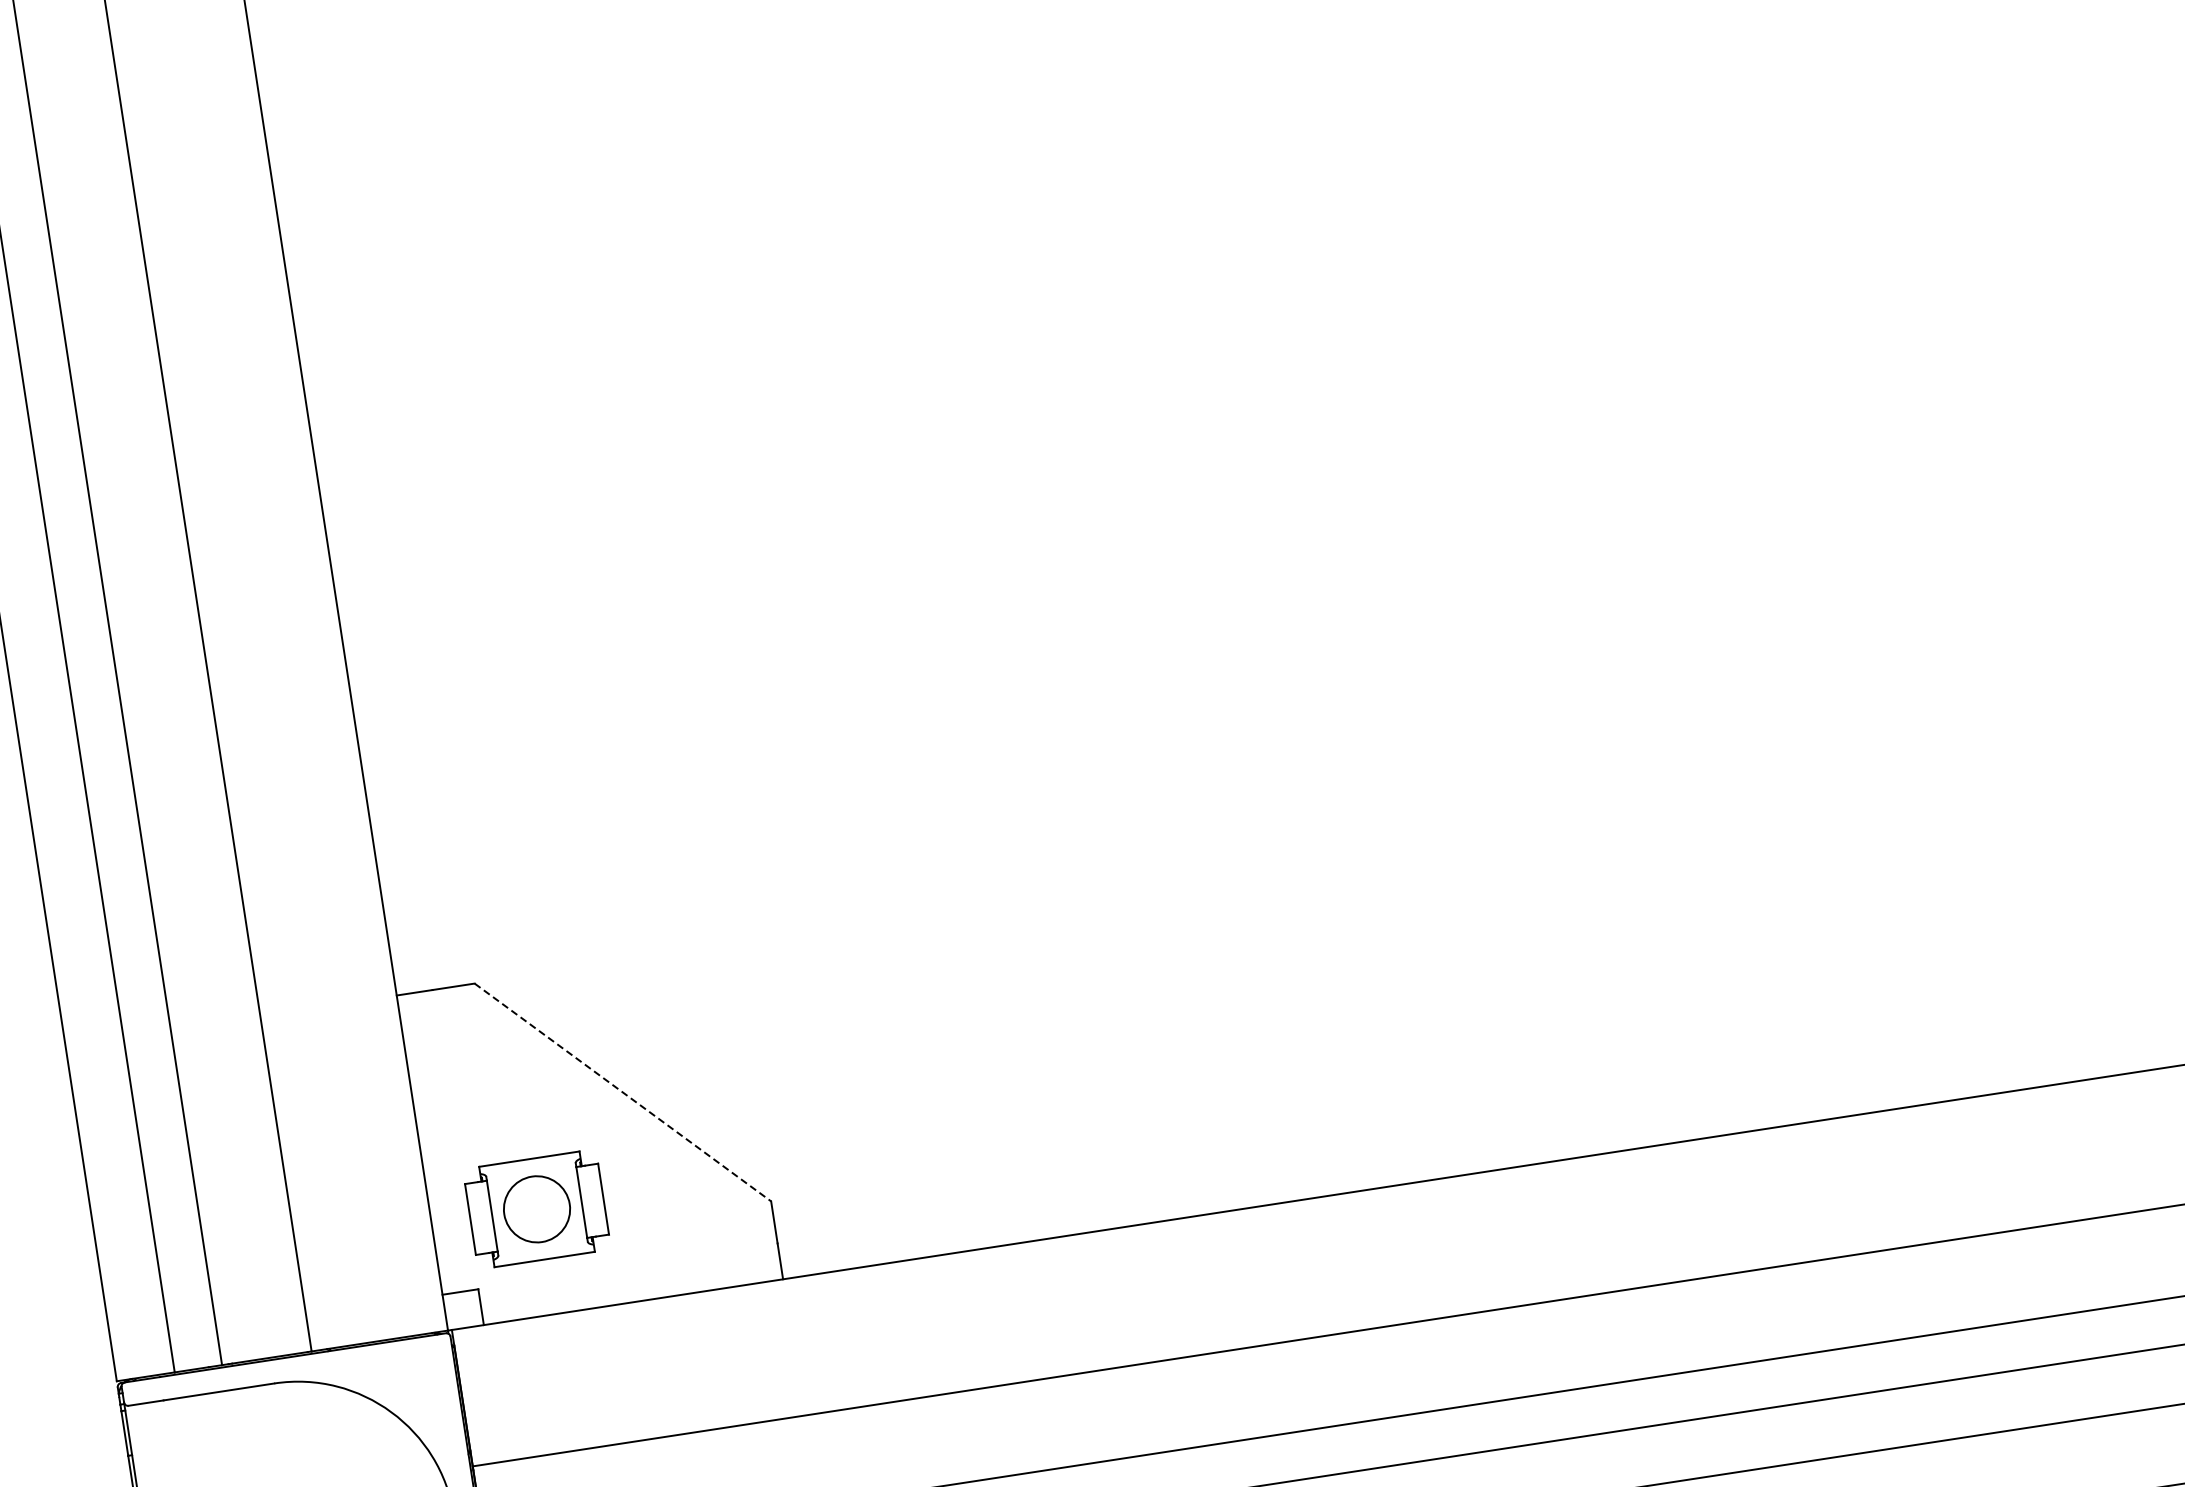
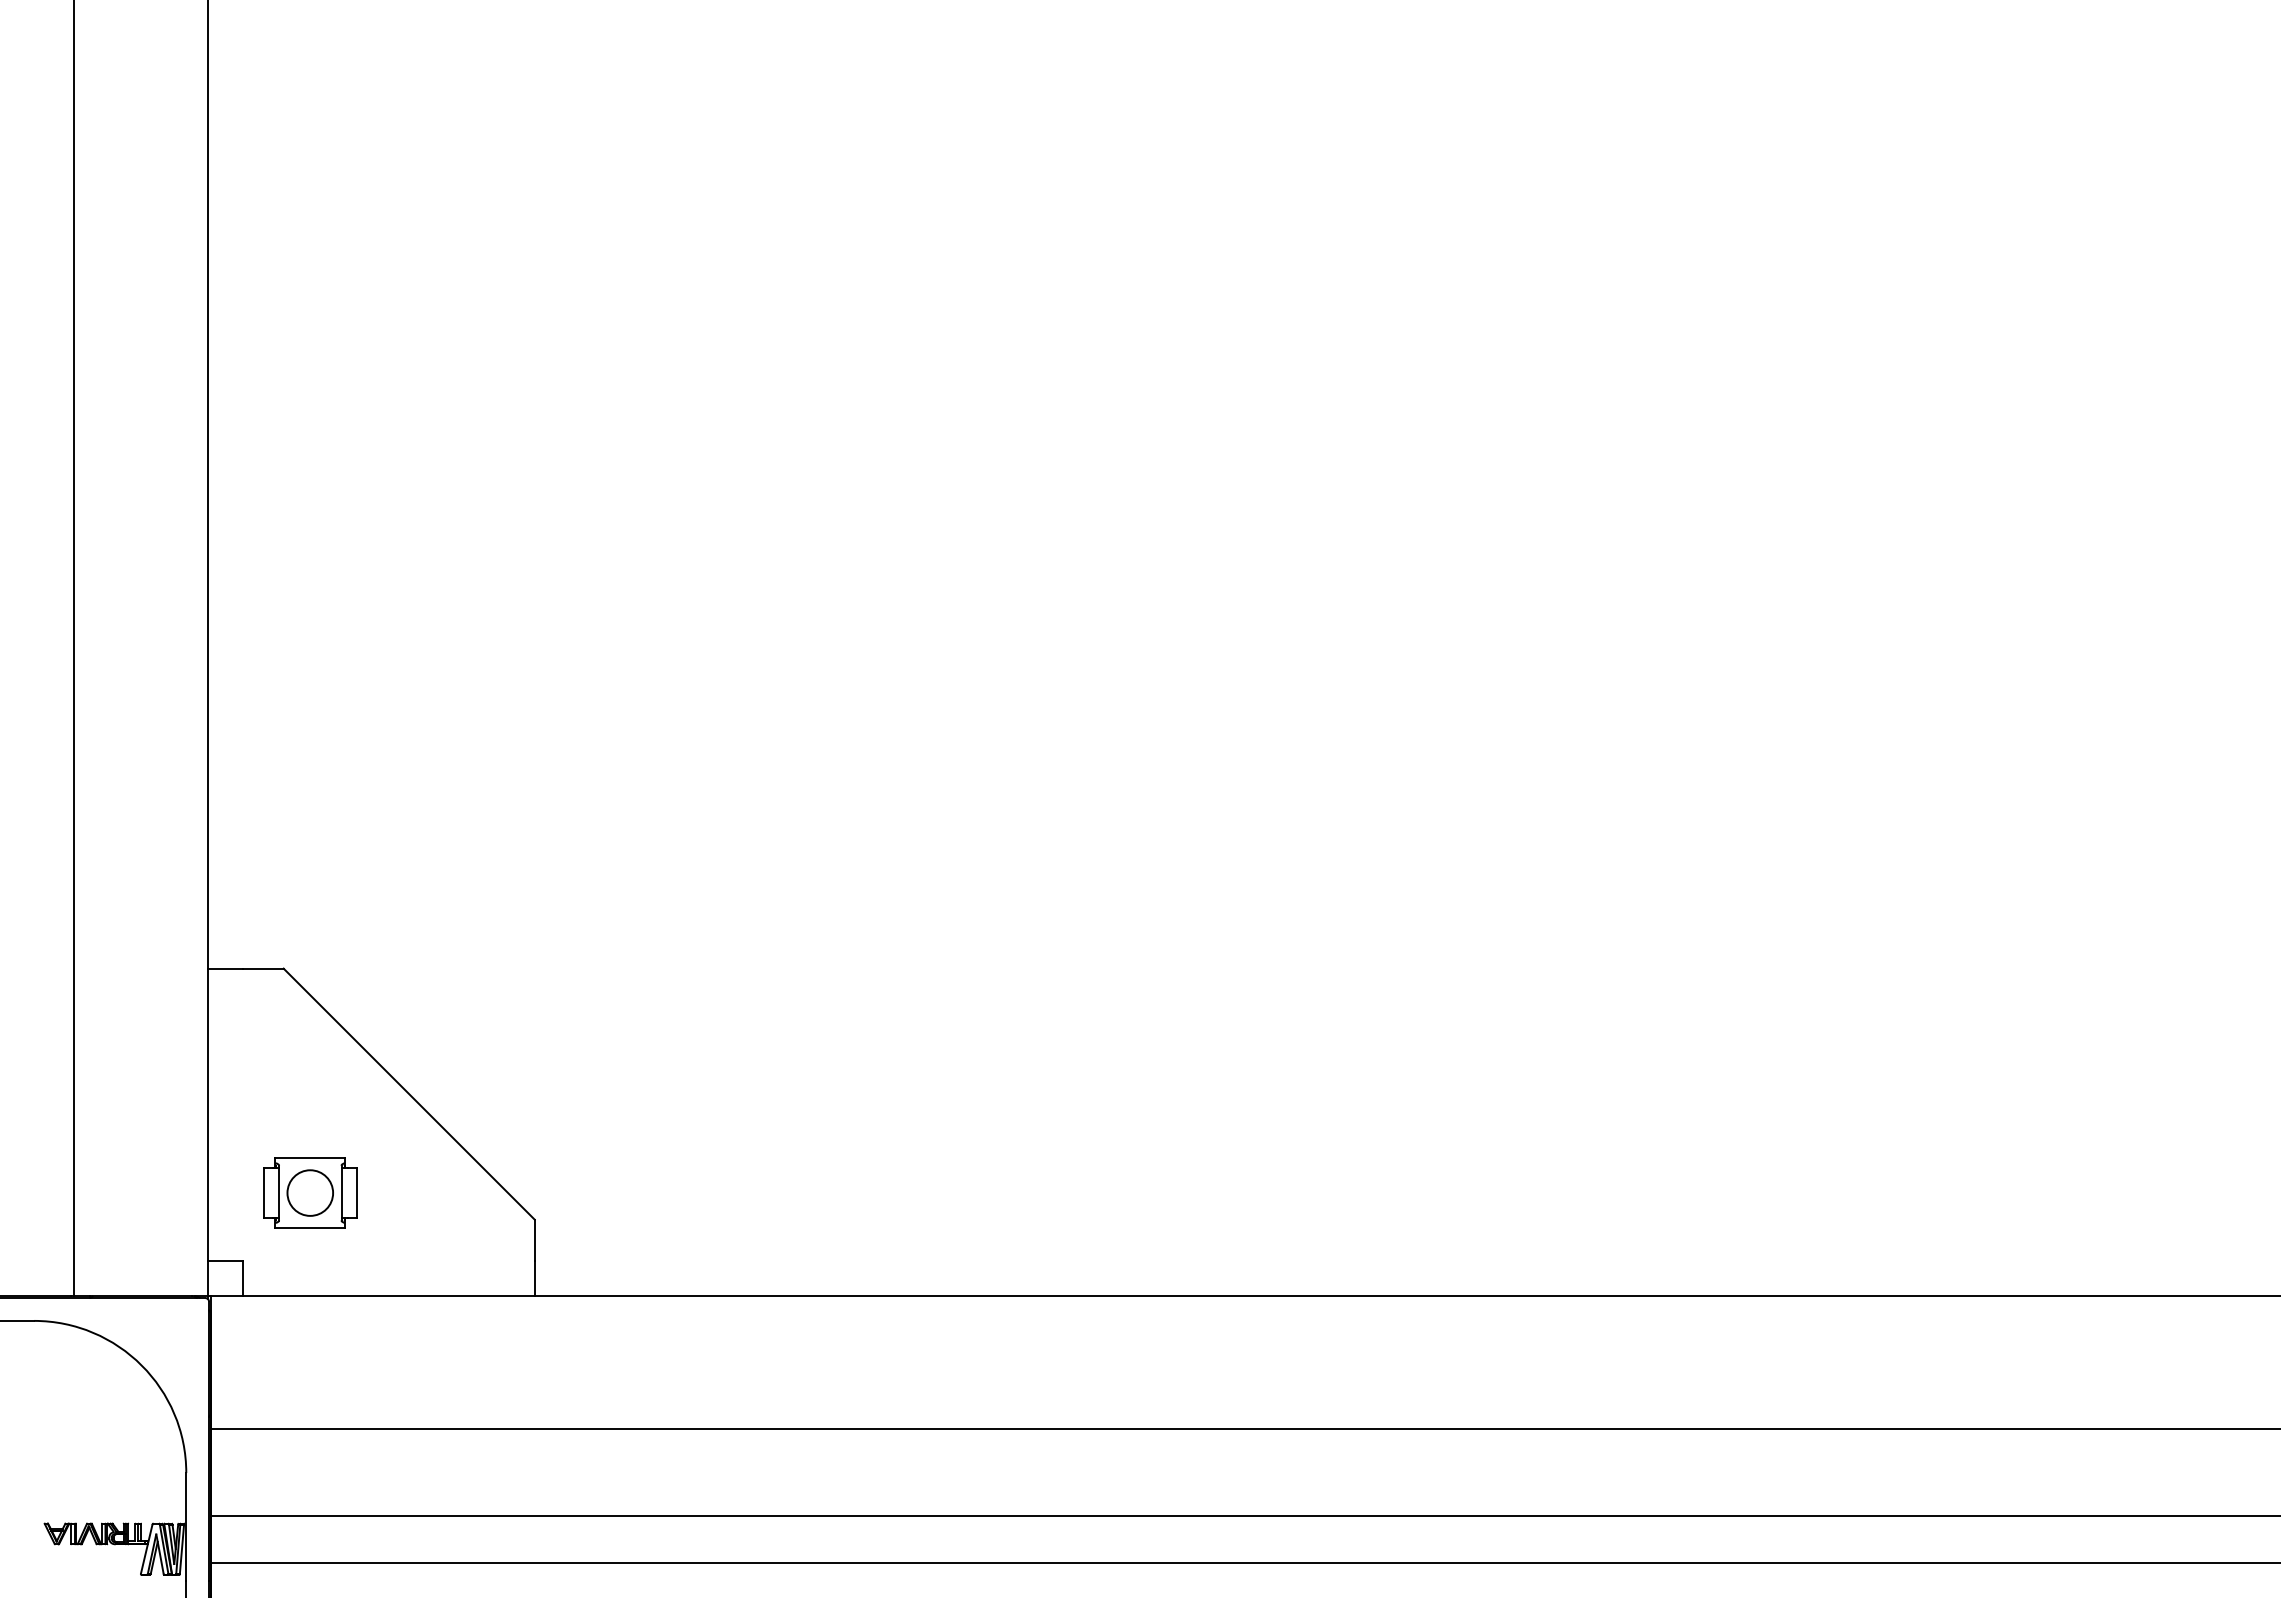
line: (623, 1092) -> (409, 1094), dashed -> solid
part: (537, 1208) -> (310, 1192), size x0.71

